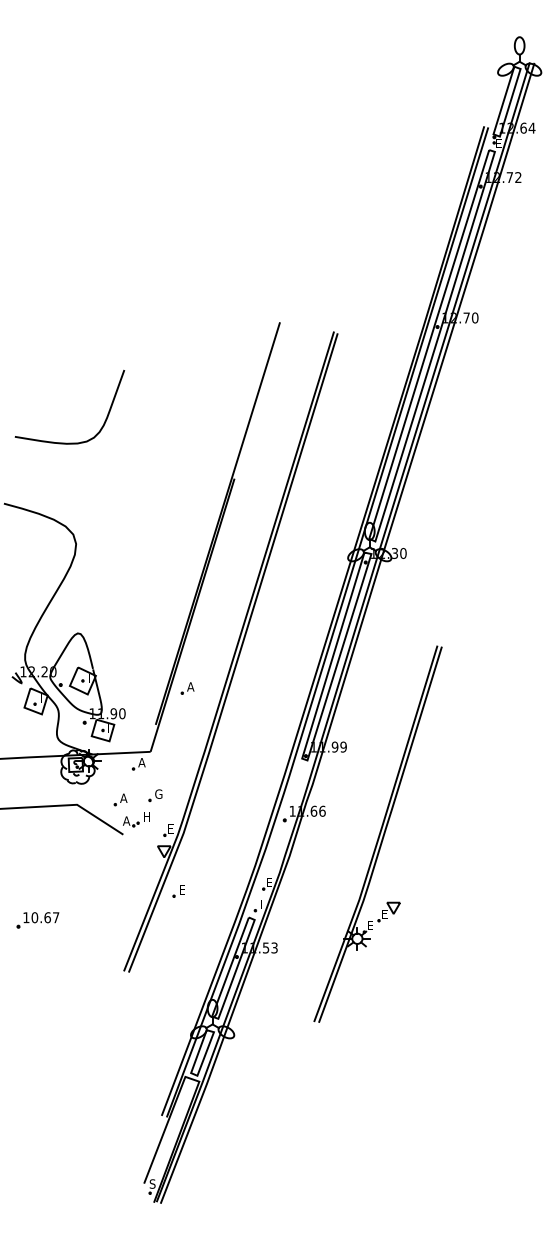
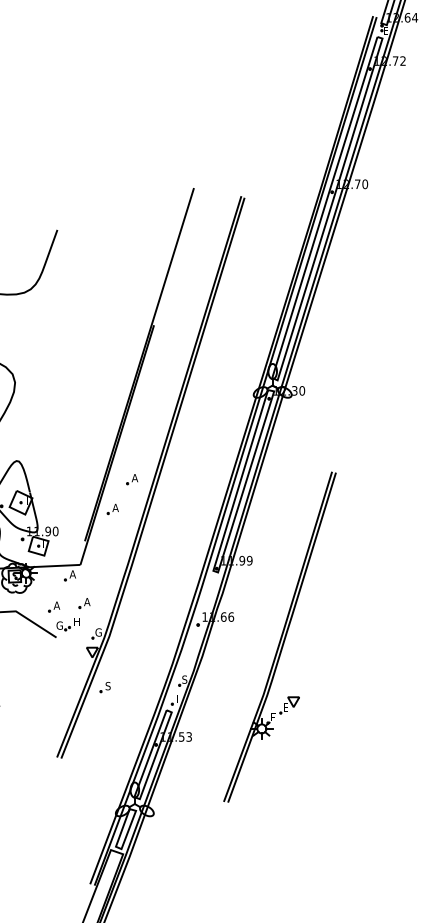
part: (209, 654) -> (132, 479), added
text: (158, 793) -> (87, 601), G -> A
text: (126, 820) -> (59, 625), A -> G
text: (170, 828) -> (97, 632), E -> G
text: (269, 882) -> (184, 679), E -> S
text: (182, 889) -> (108, 685), E -> S

